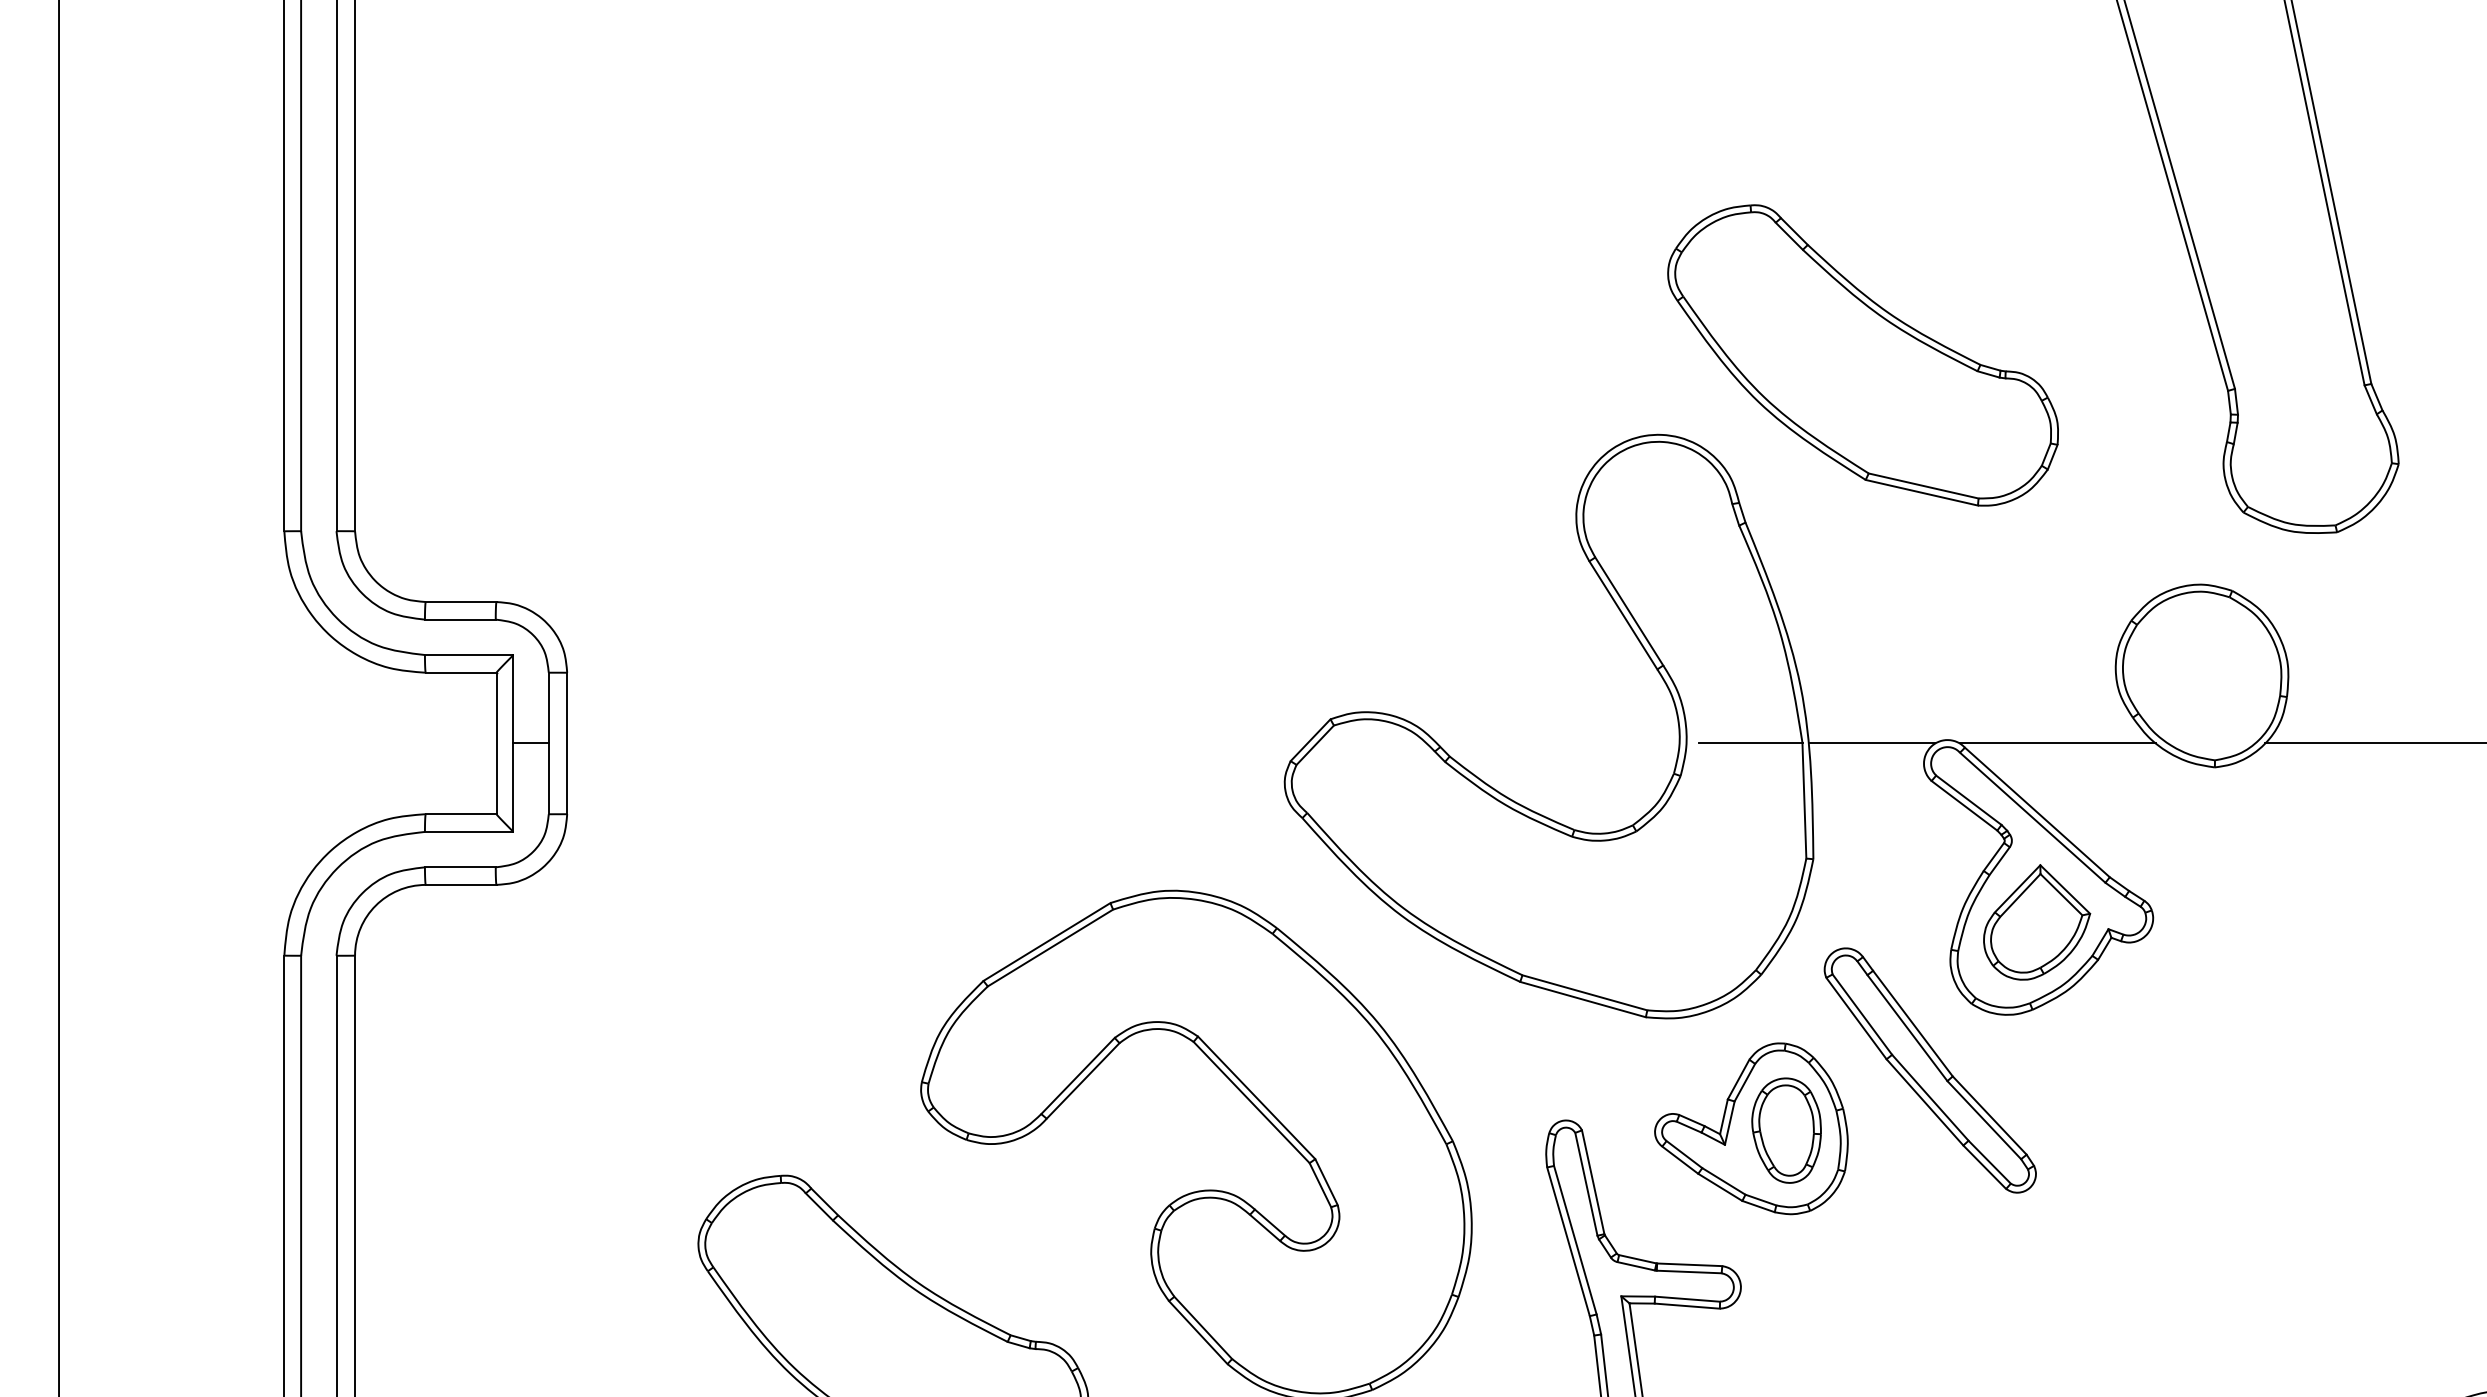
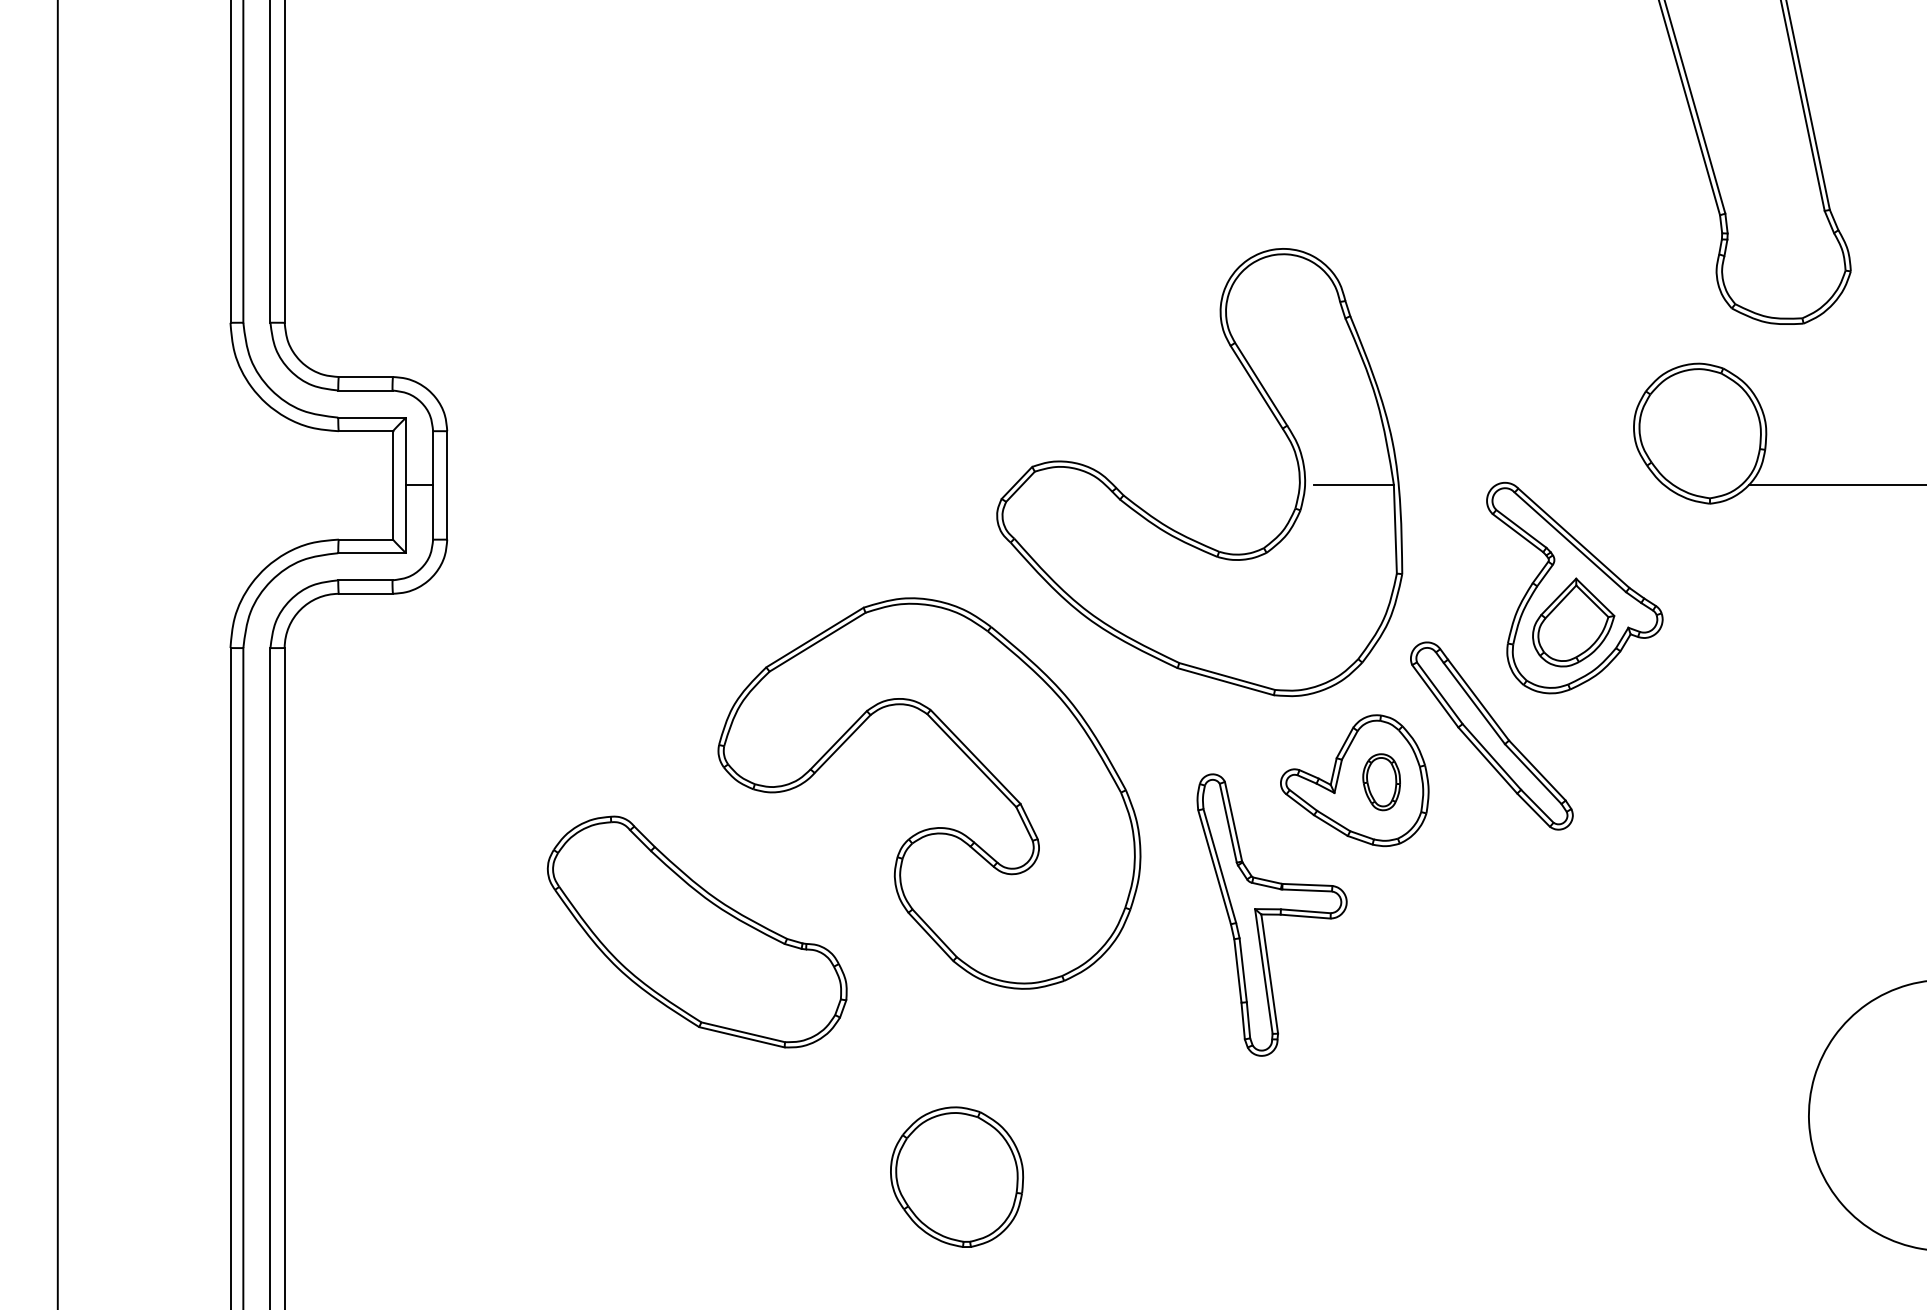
part: (1863, 356) -> (1440, 188), removed
line: (1872, 743) -> (1447, 485), removed
line: (2057, 743) -> (1589, 485), removed
part: (1786, 1131) -> (1381, 782), size x0.7

